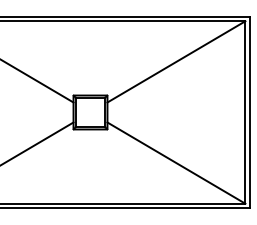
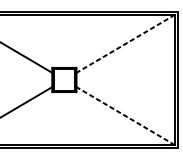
line: (176, 62) -> (125, 44), solid -> dashed
line: (176, 162) -> (125, 115), solid -> dashed

